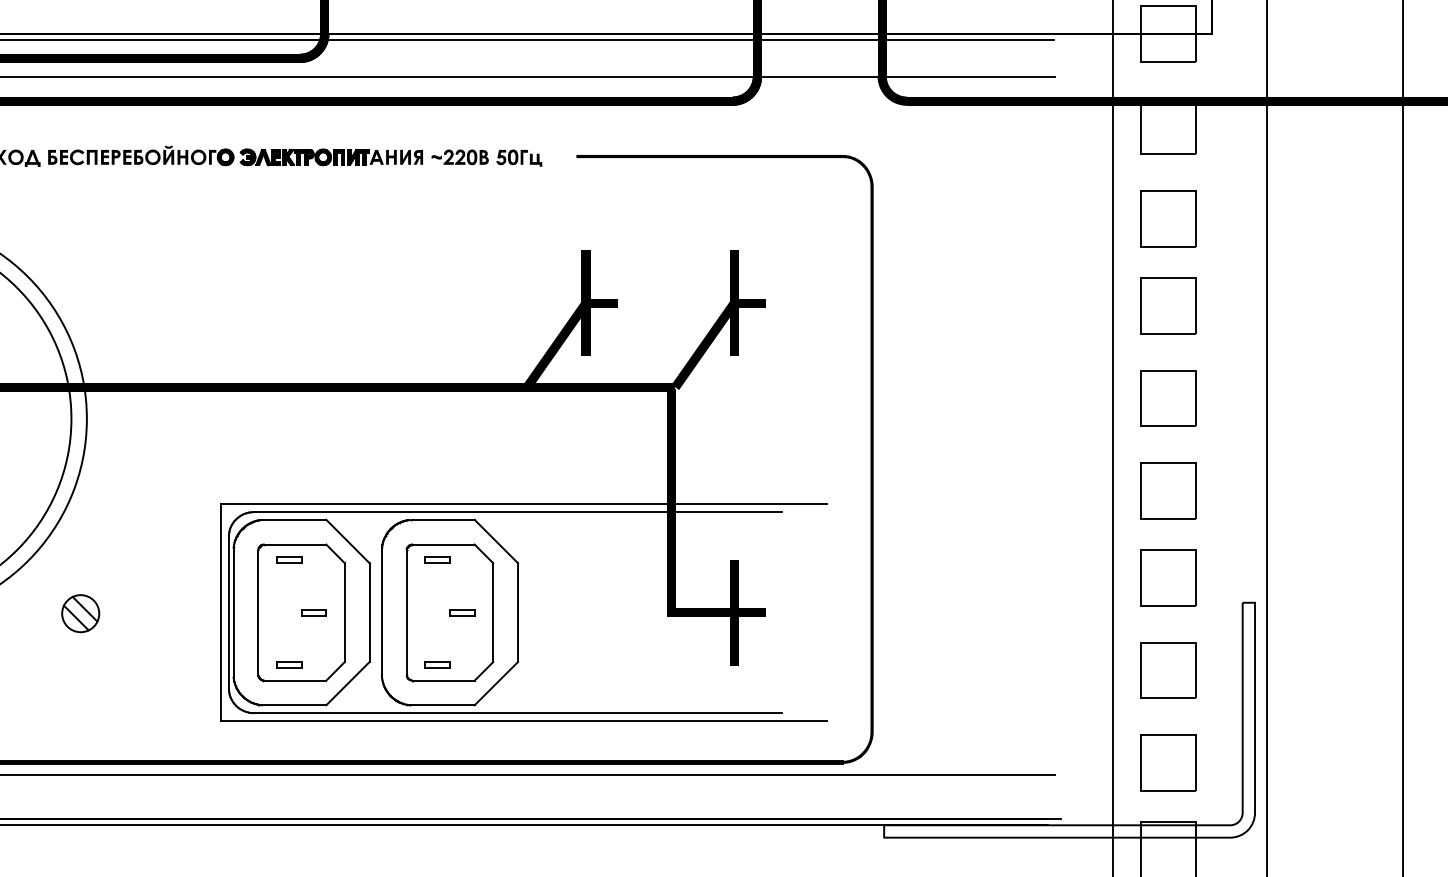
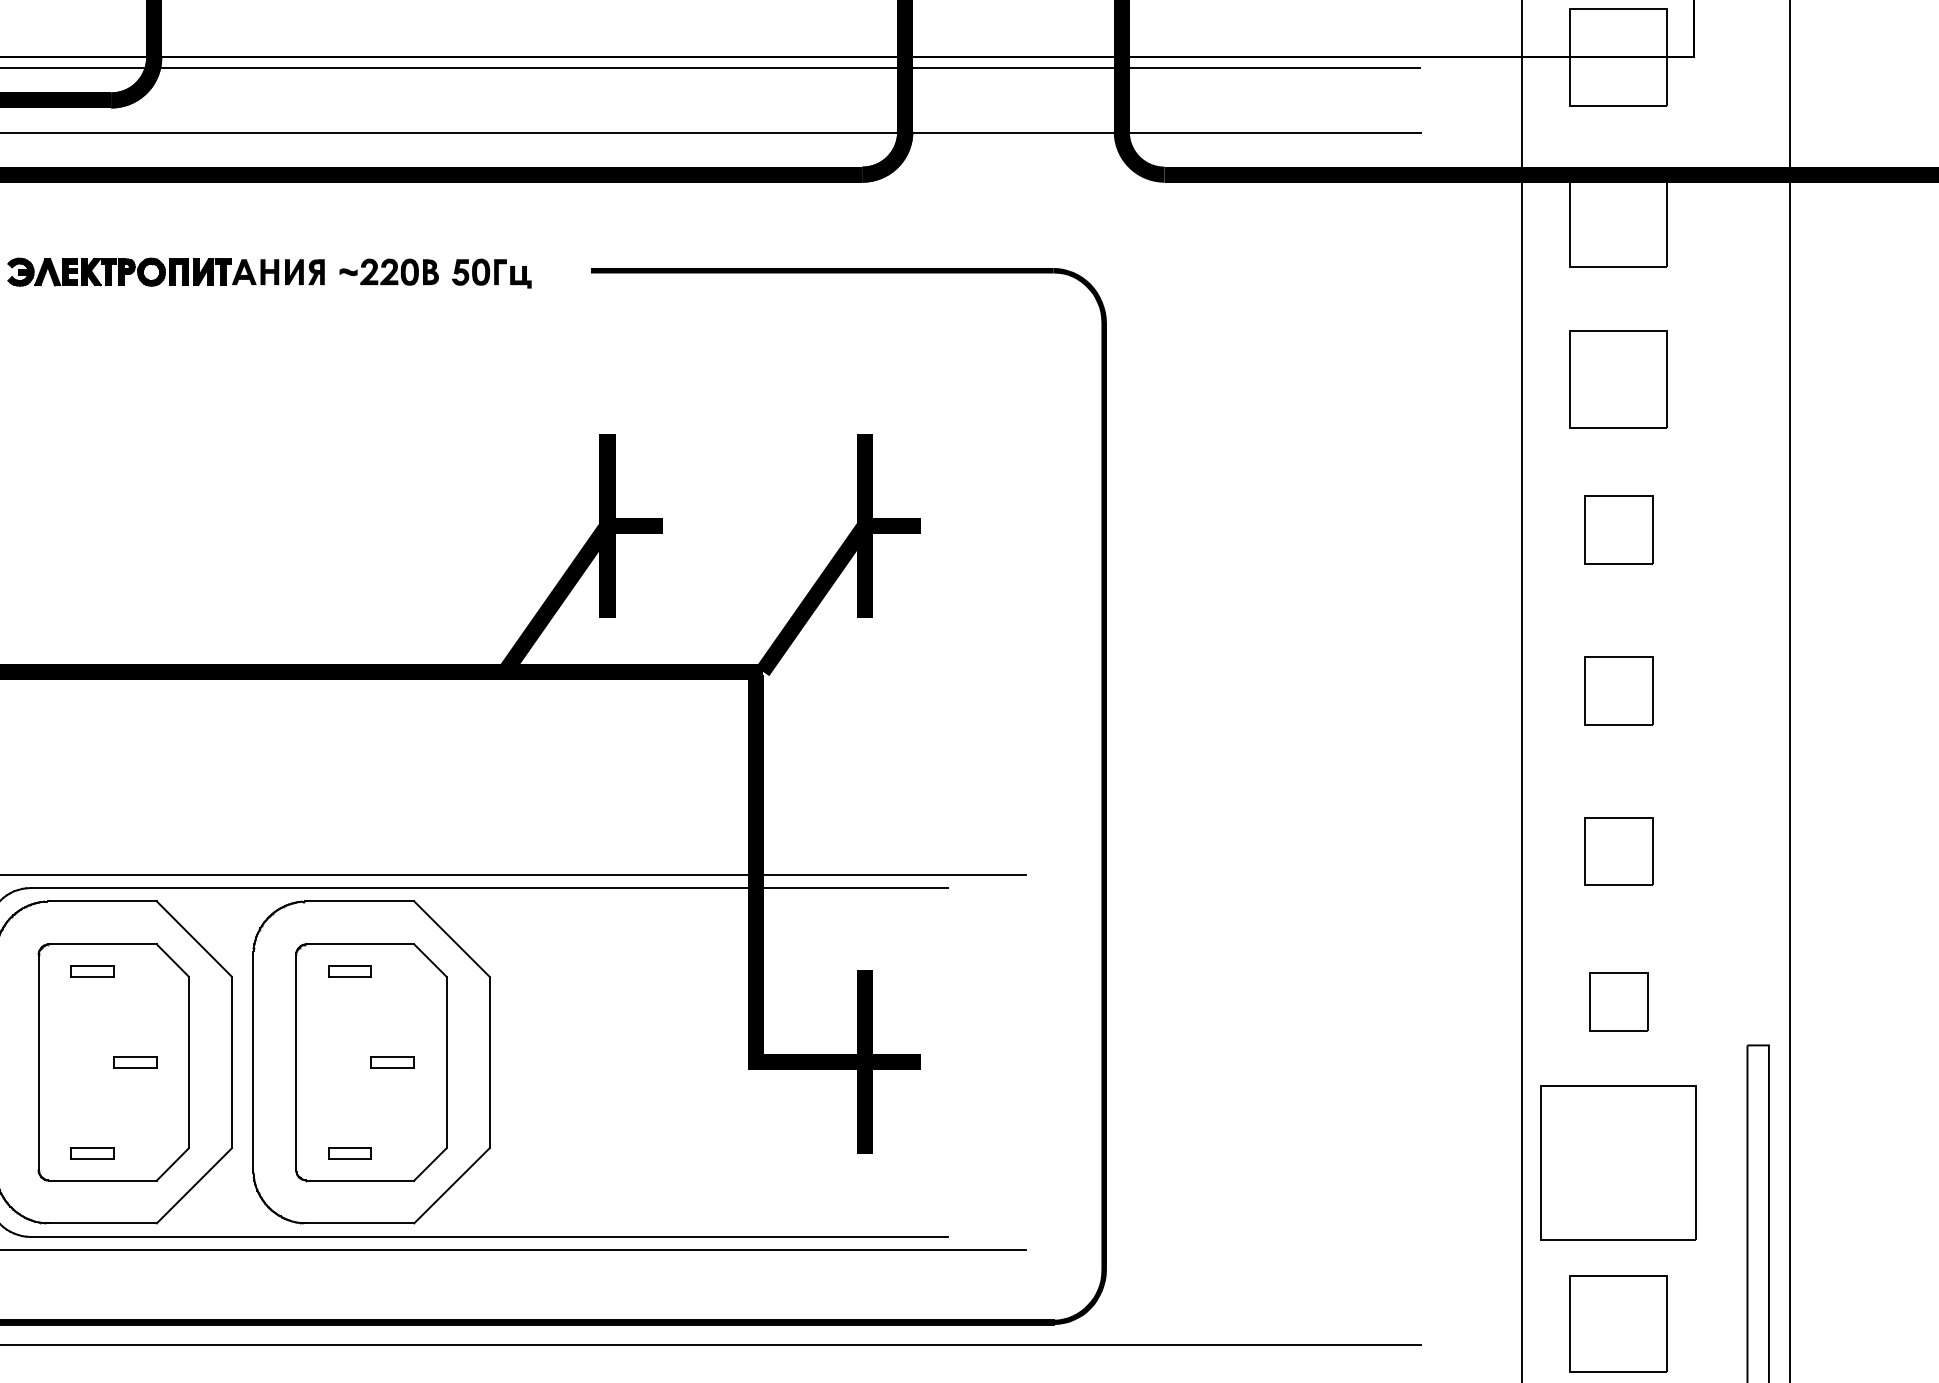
part: (1168, 305) -> (1618, 529), size x0.7
part: (1168, 398) -> (1618, 690), size x0.7
part: (1168, 490) -> (1618, 850), size x0.7
part: (1168, 577) -> (1618, 1001), size x0.6
part: (1168, 670) -> (1618, 1162), size x1.6

